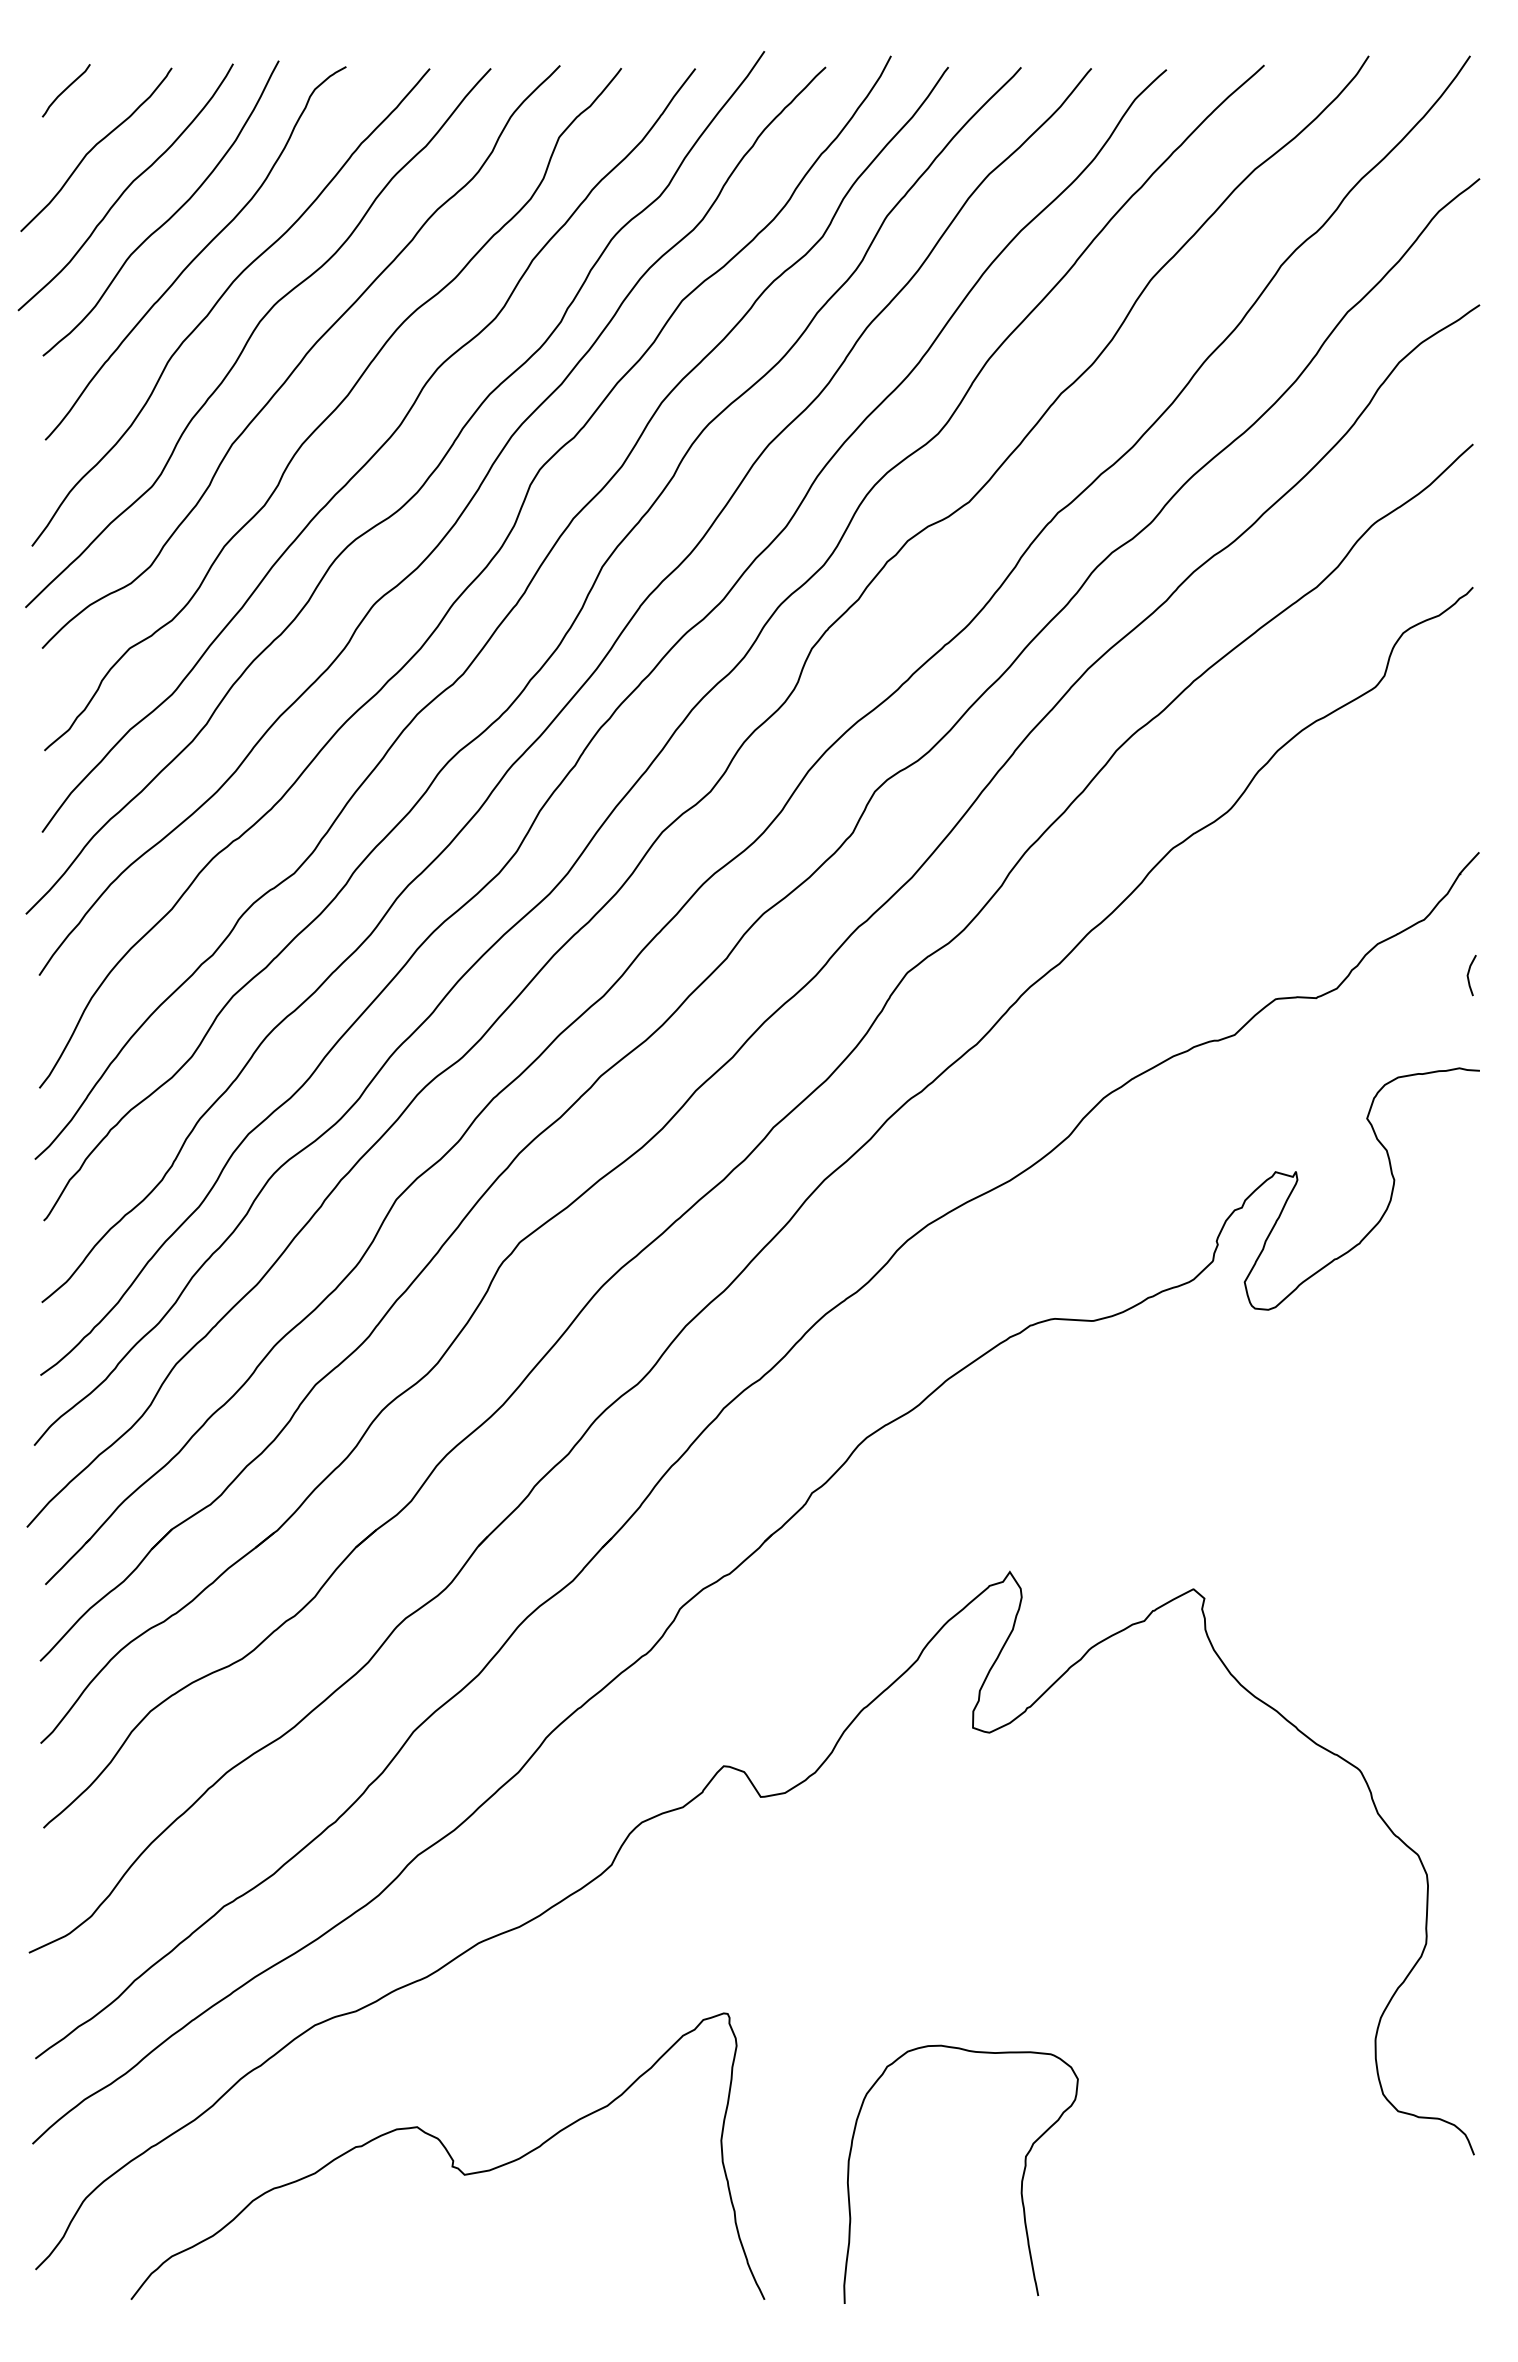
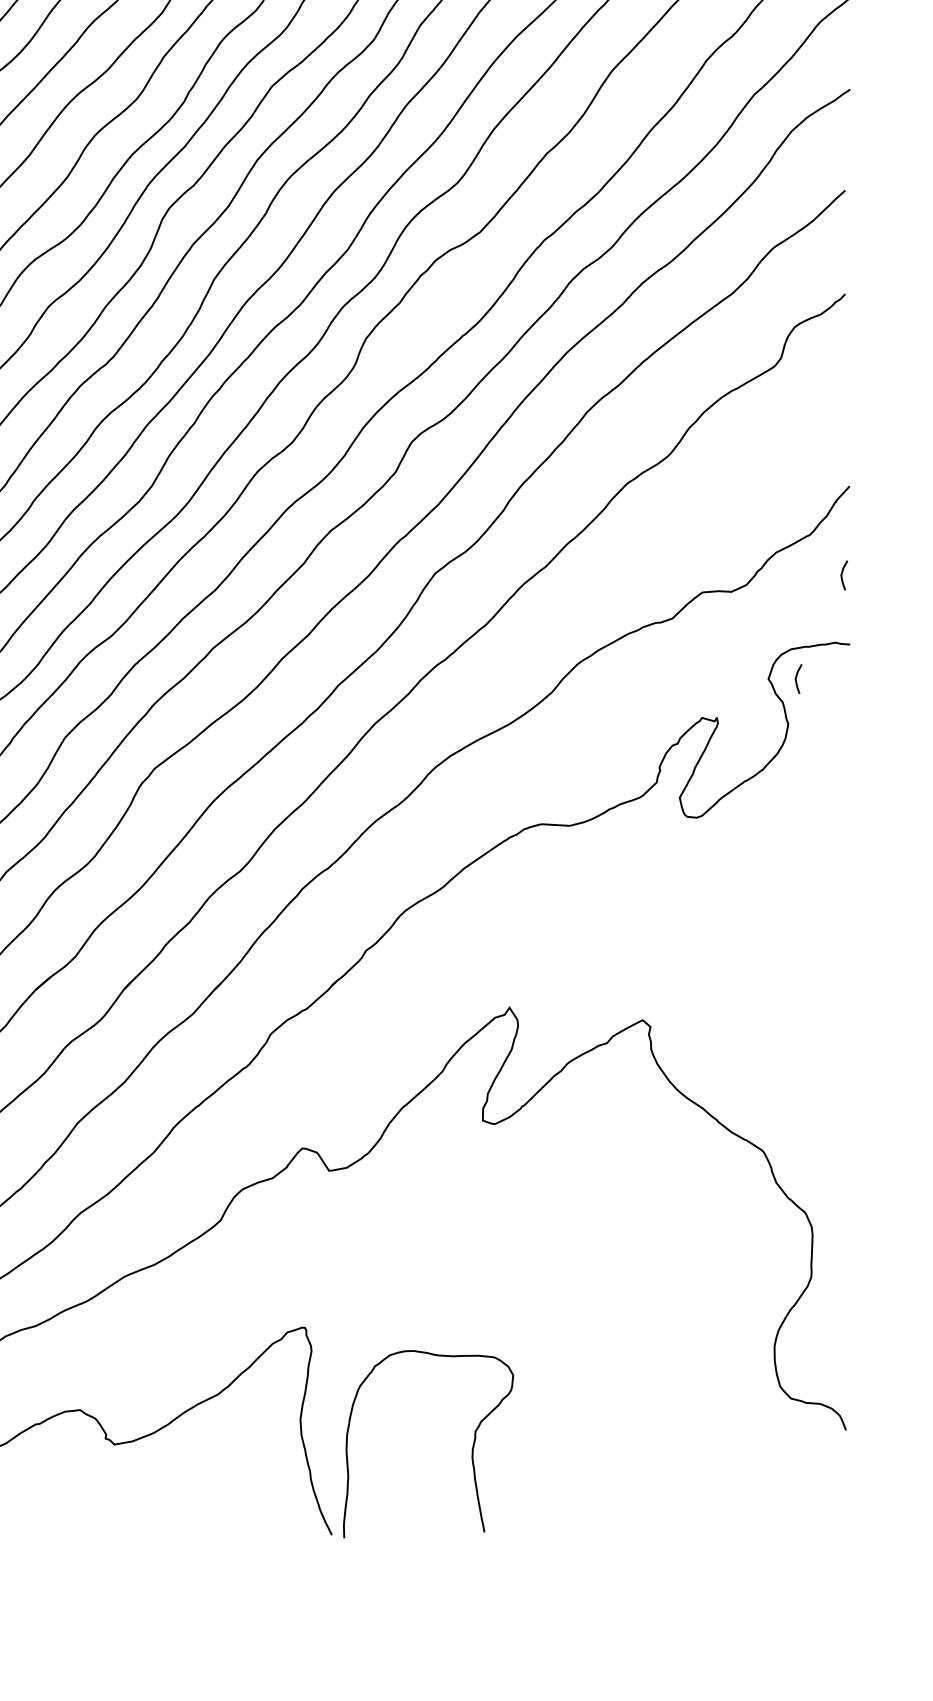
line: (1406, 1116) -> (797, 677), added
curve: (1021, 2178) -> (472, 1447), moved

